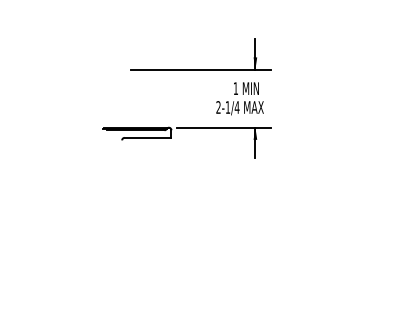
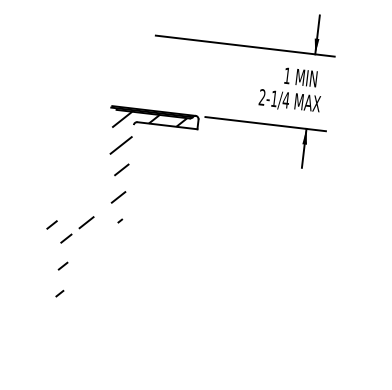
hatch: (113, 204) -> (113, 205), added

